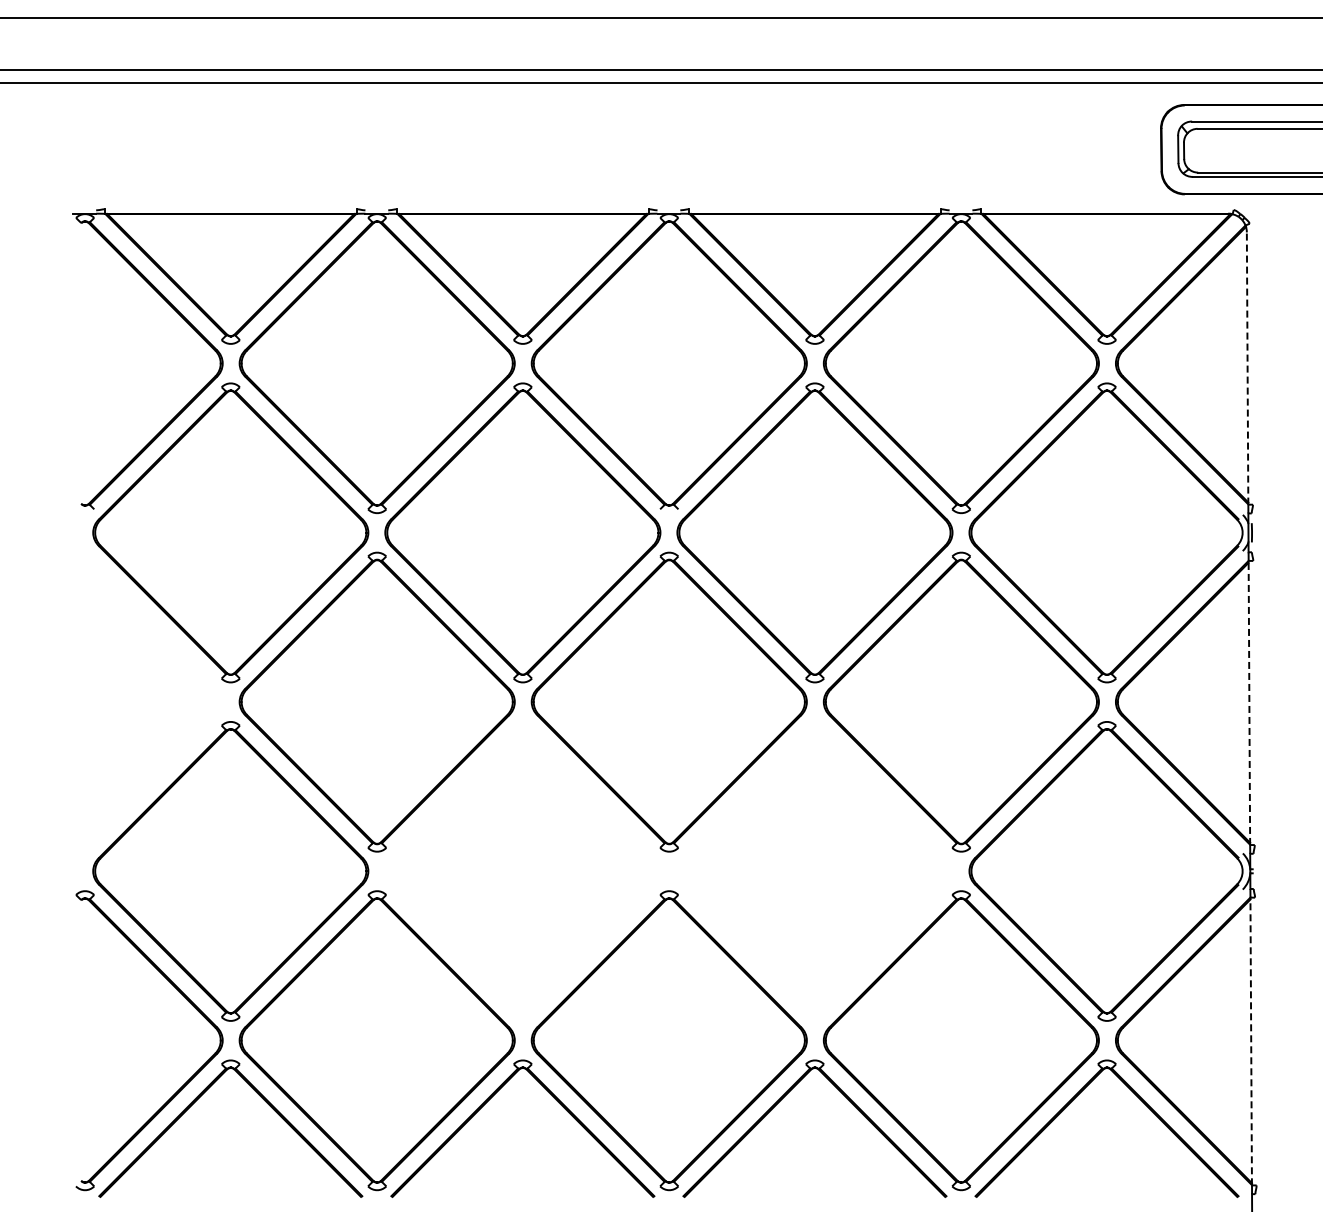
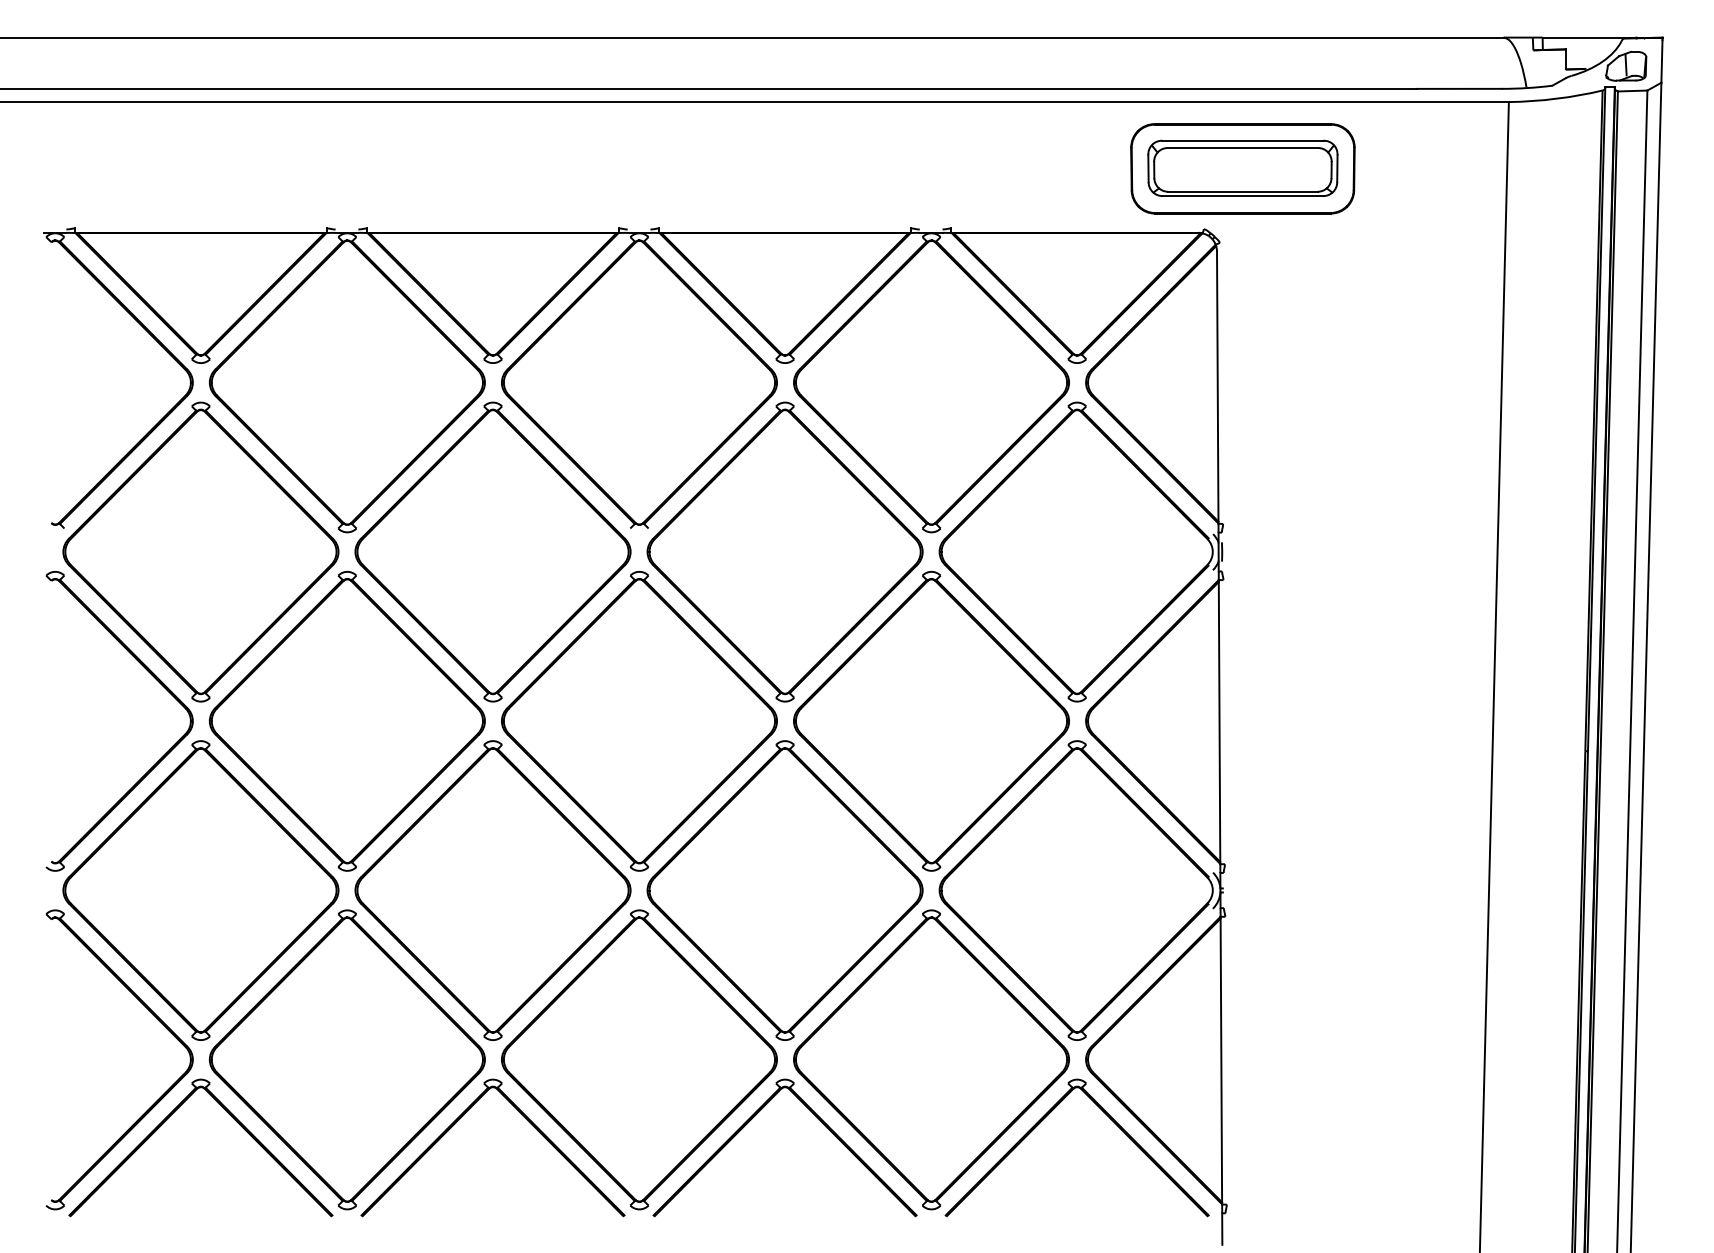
line: (1247, 368) -> (1217, 387), dashed -> solid
line: (1249, 702) -> (1219, 721), dashed -> solid
part: (192, 736) -> (162, 755), added
part: (522, 871) -> (492, 890), added
part: (814, 871) -> (784, 890), added
line: (1251, 1041) -> (1221, 1060), dashed -> solid

